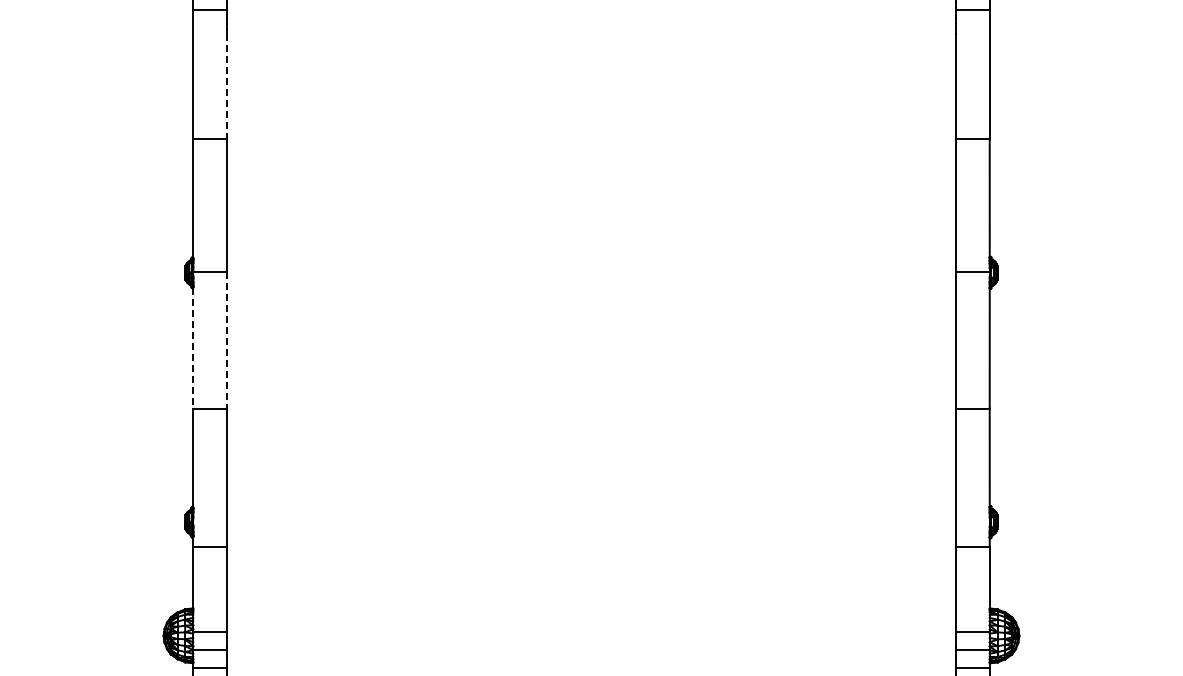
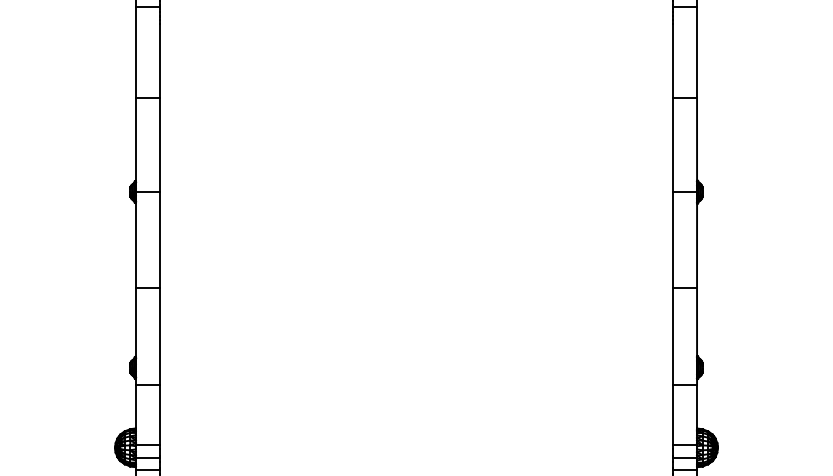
line: (227, 86) -> (160, 60), dashed -> solid
line: (227, 340) -> (160, 239), dashed -> solid
line: (193, 348) -> (136, 245), dashed -> solid

